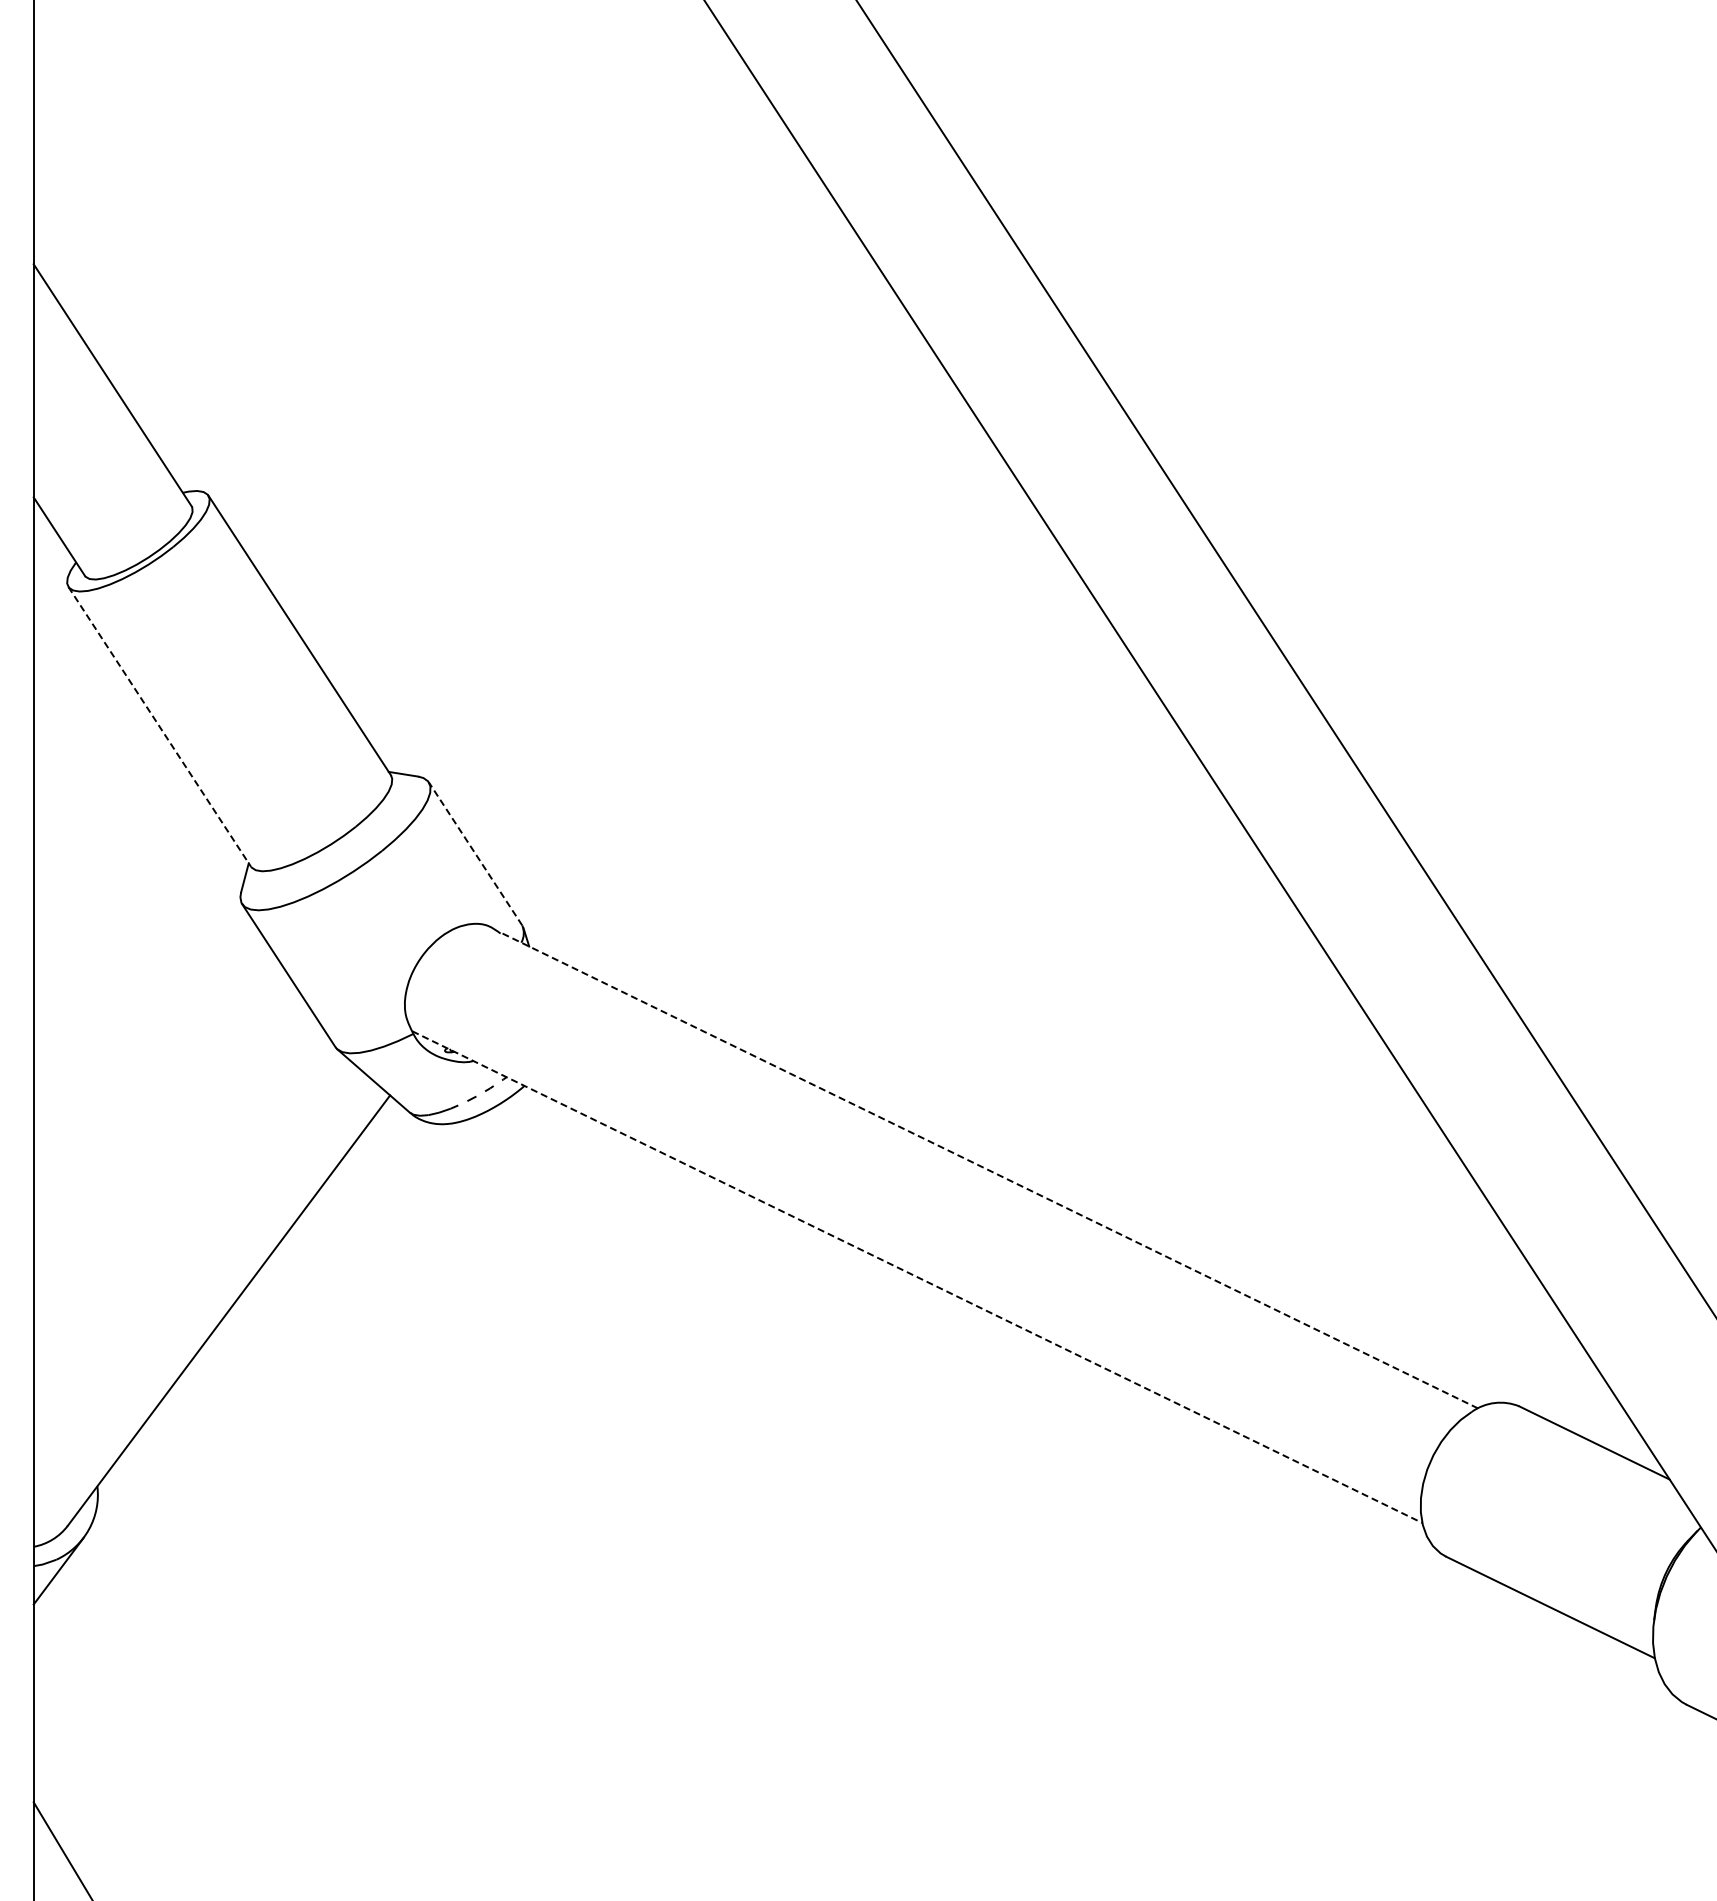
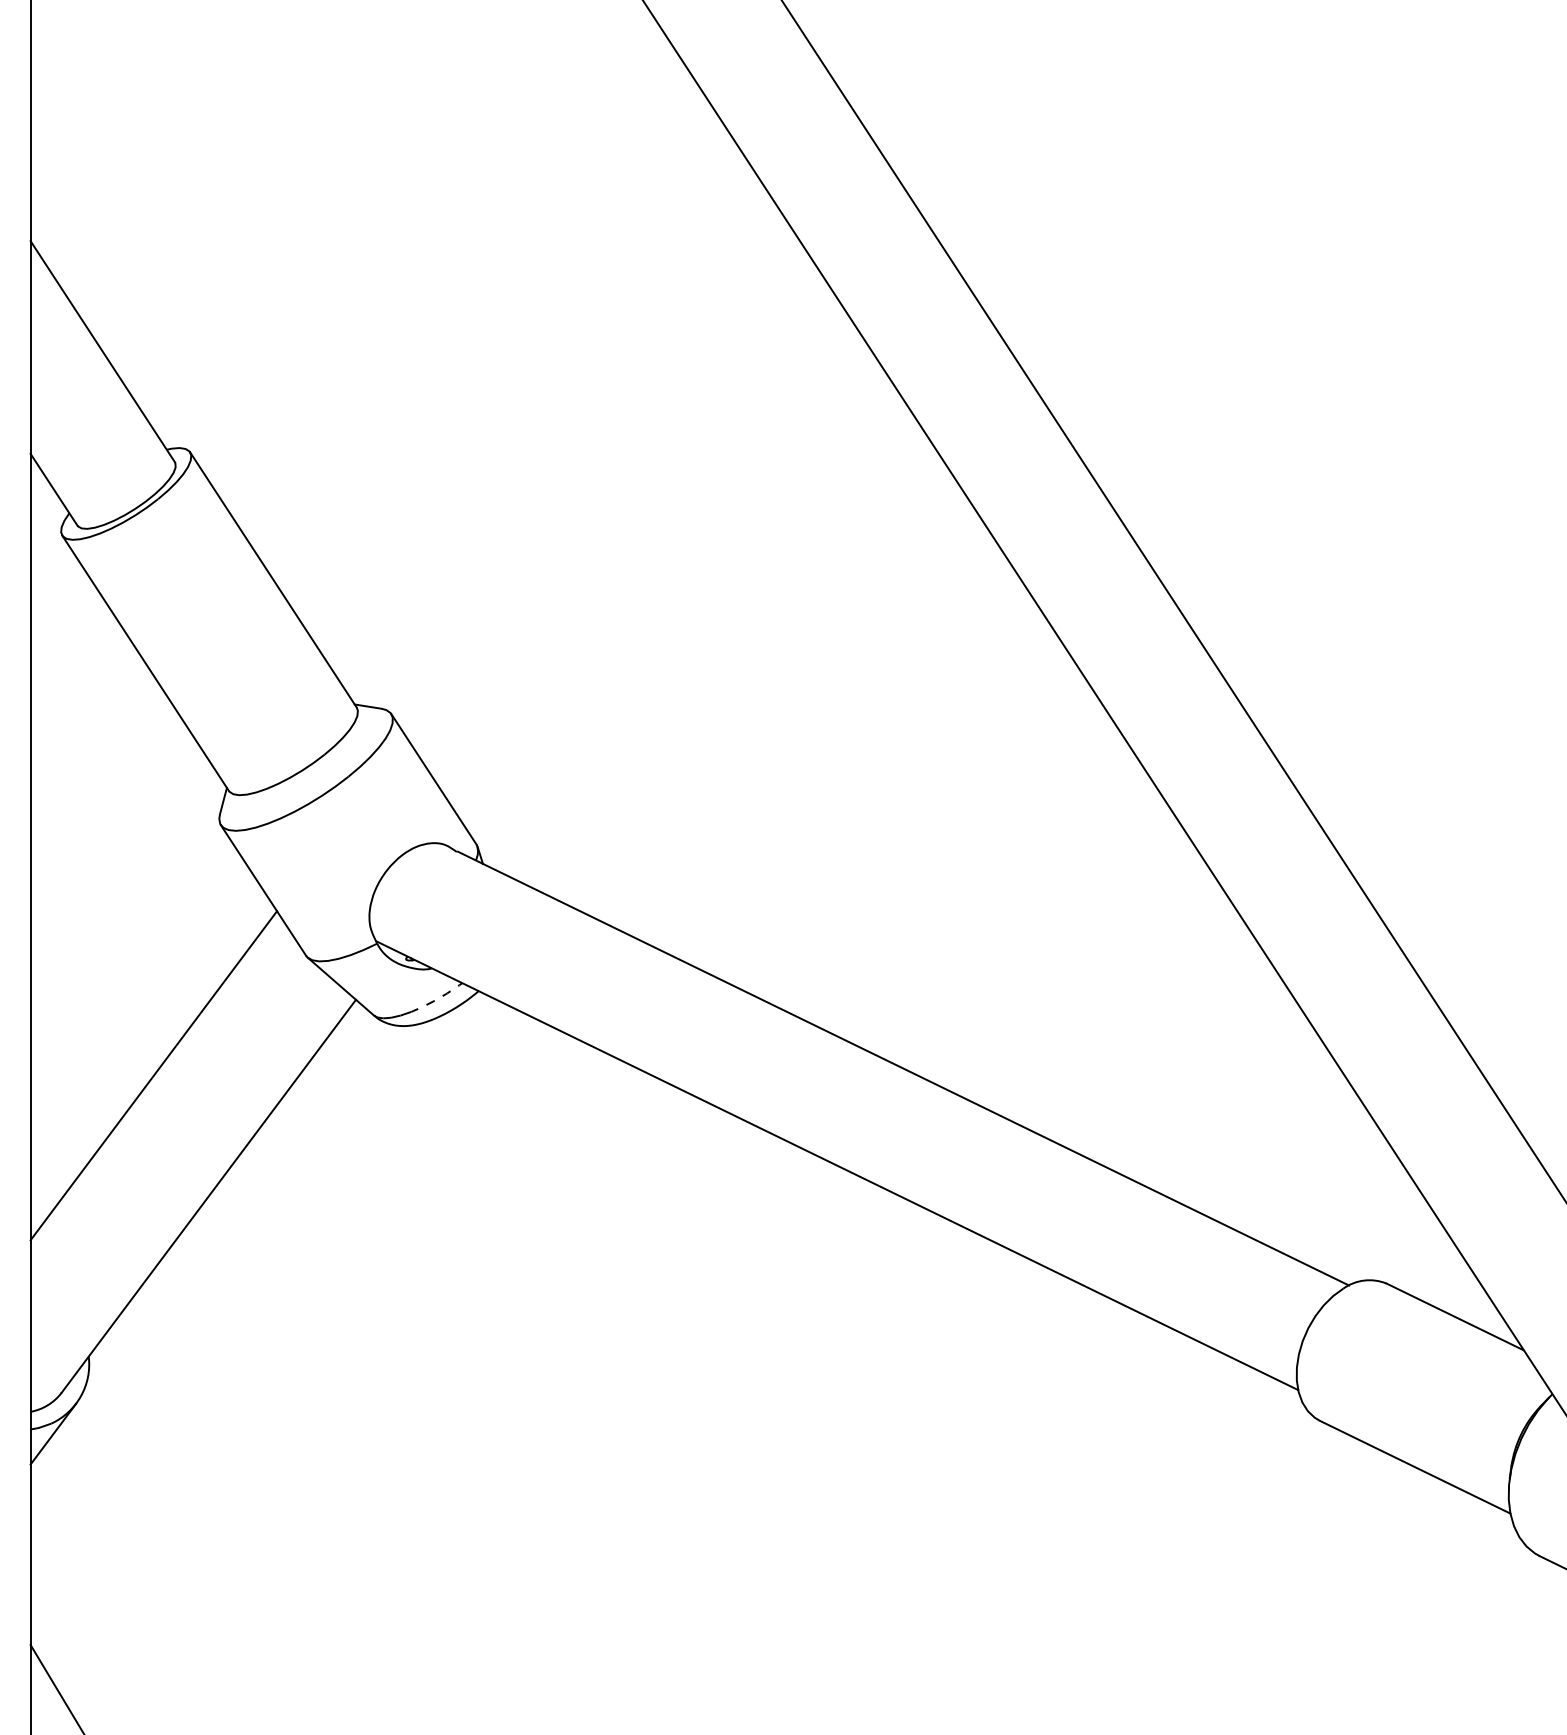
line: (159, 727) -> (145, 663), dashed -> solid
line: (475, 853) -> (433, 778), dashed -> solid
line: (990, 1170) -> (903, 1068), dashed -> solid
line: (168, 1178) -> (153, 1075), added
line: (917, 1277) -> (837, 1165), dashed -> solid

